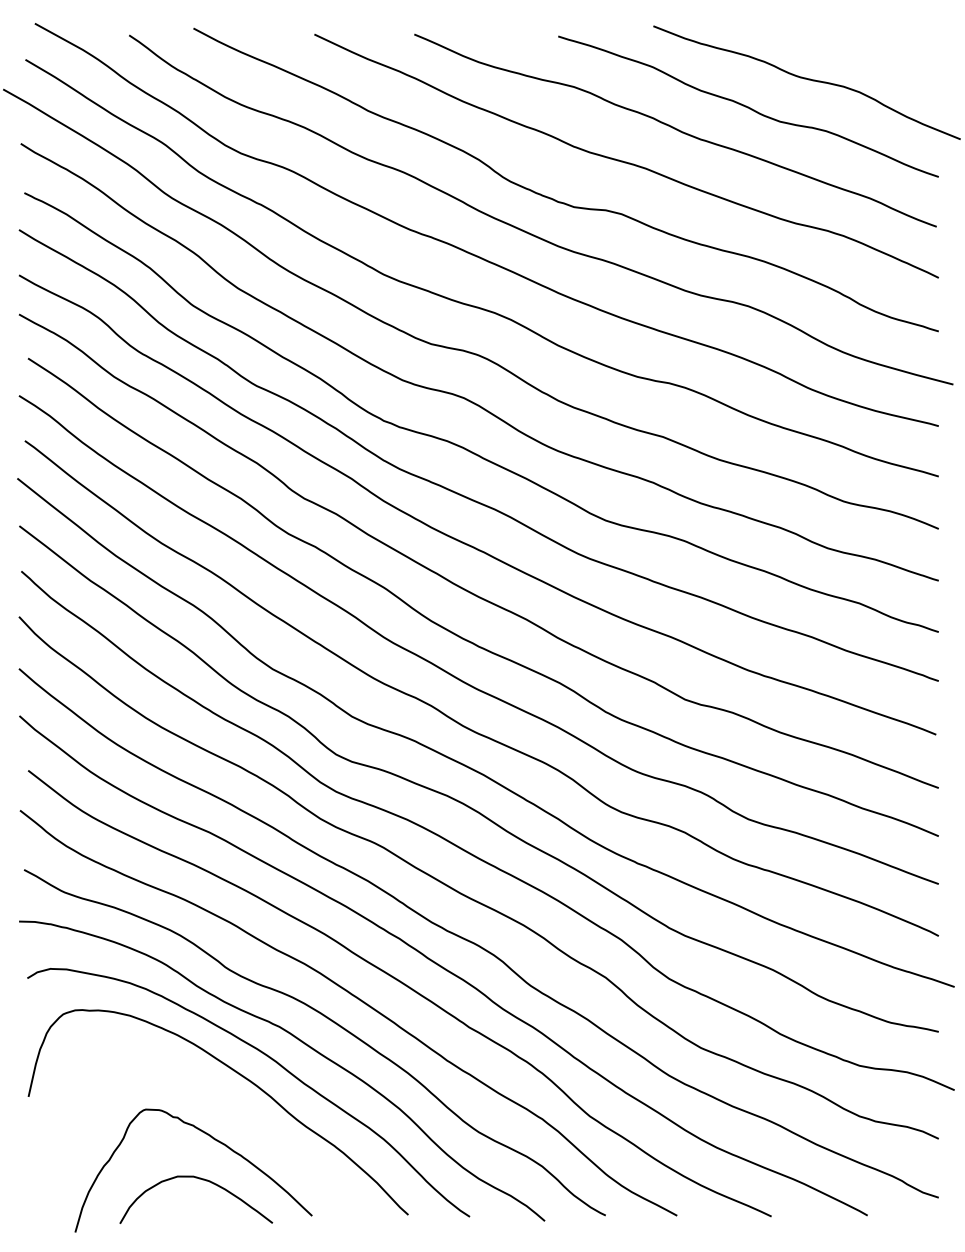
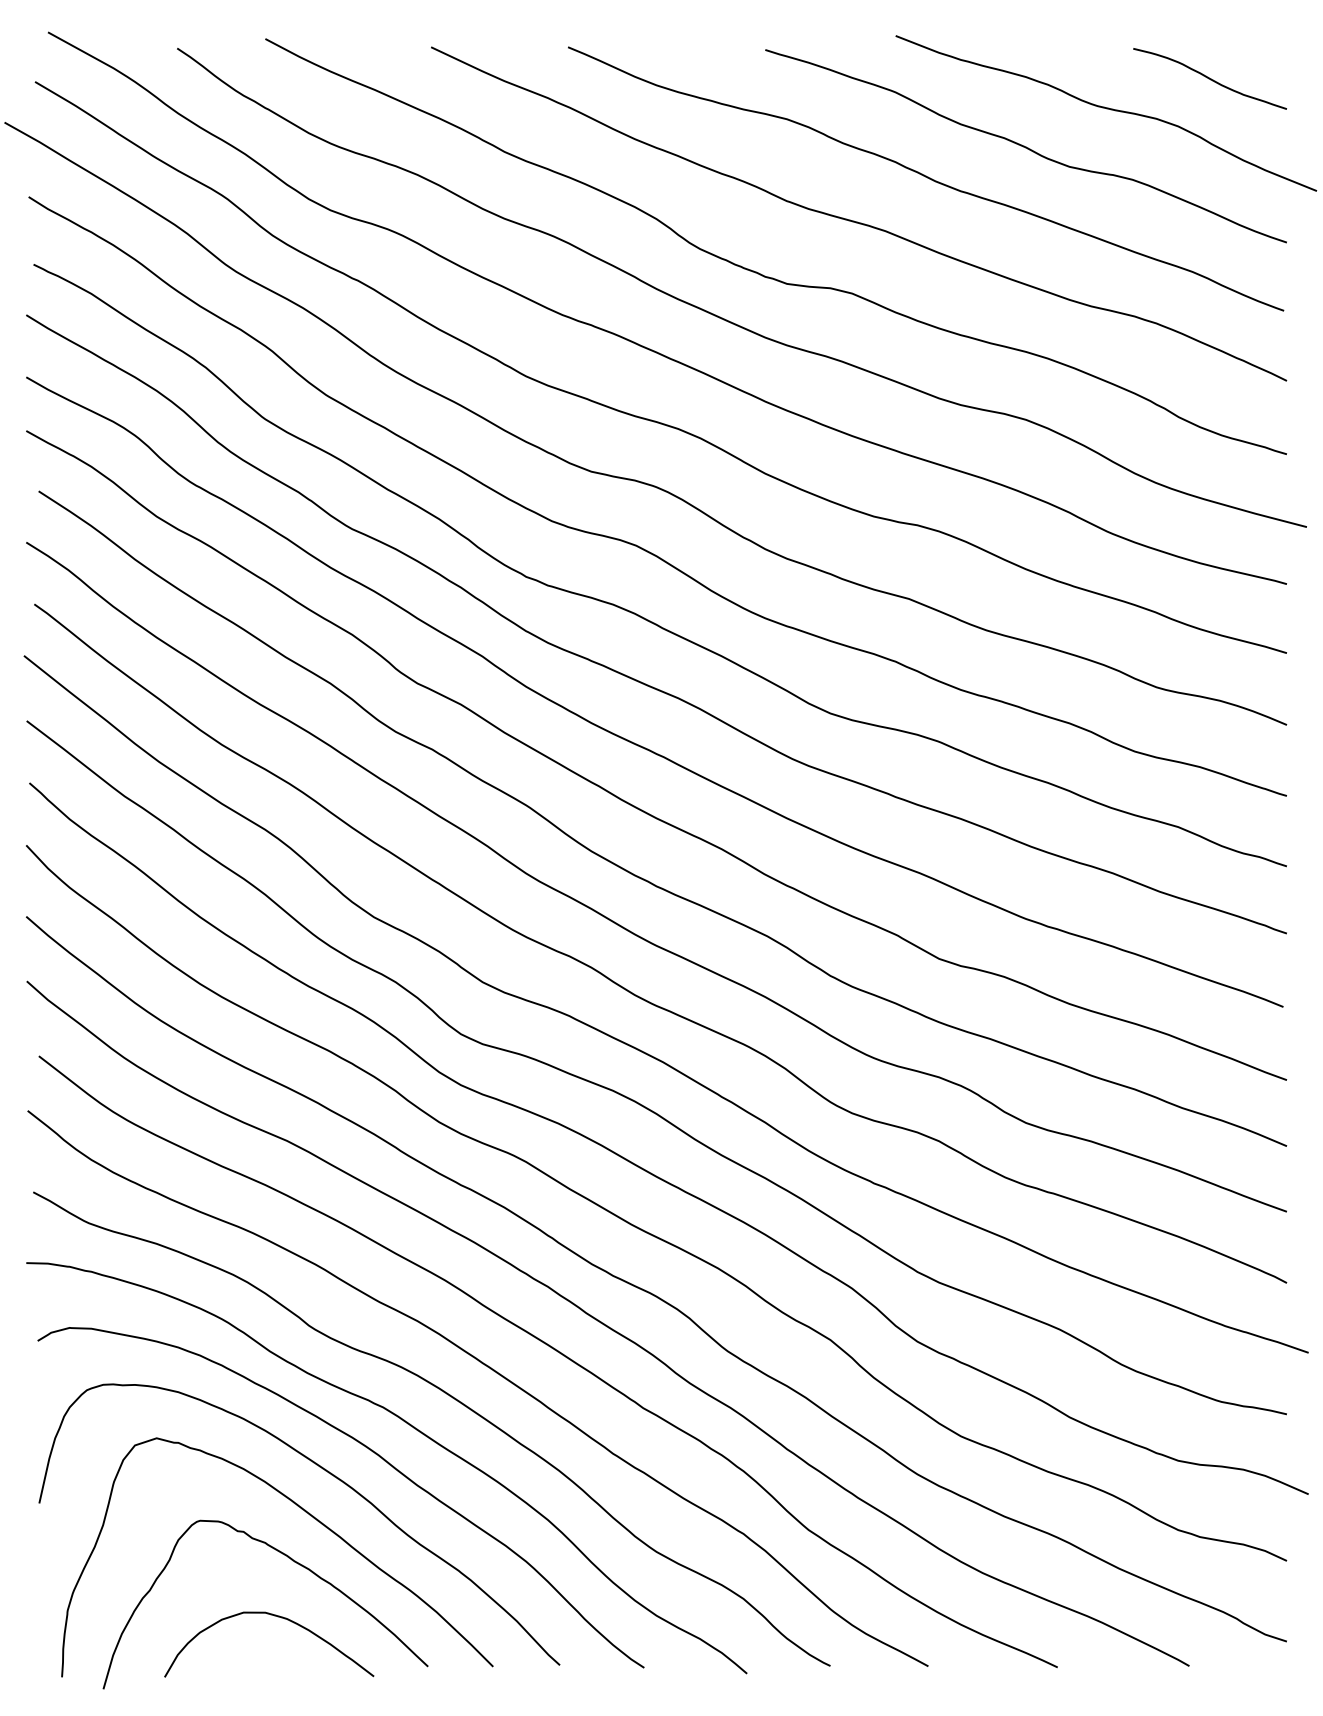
curve: (882, 57) -> (1209, 78), added
curve: (225, 1105) -> (309, 1515), added

